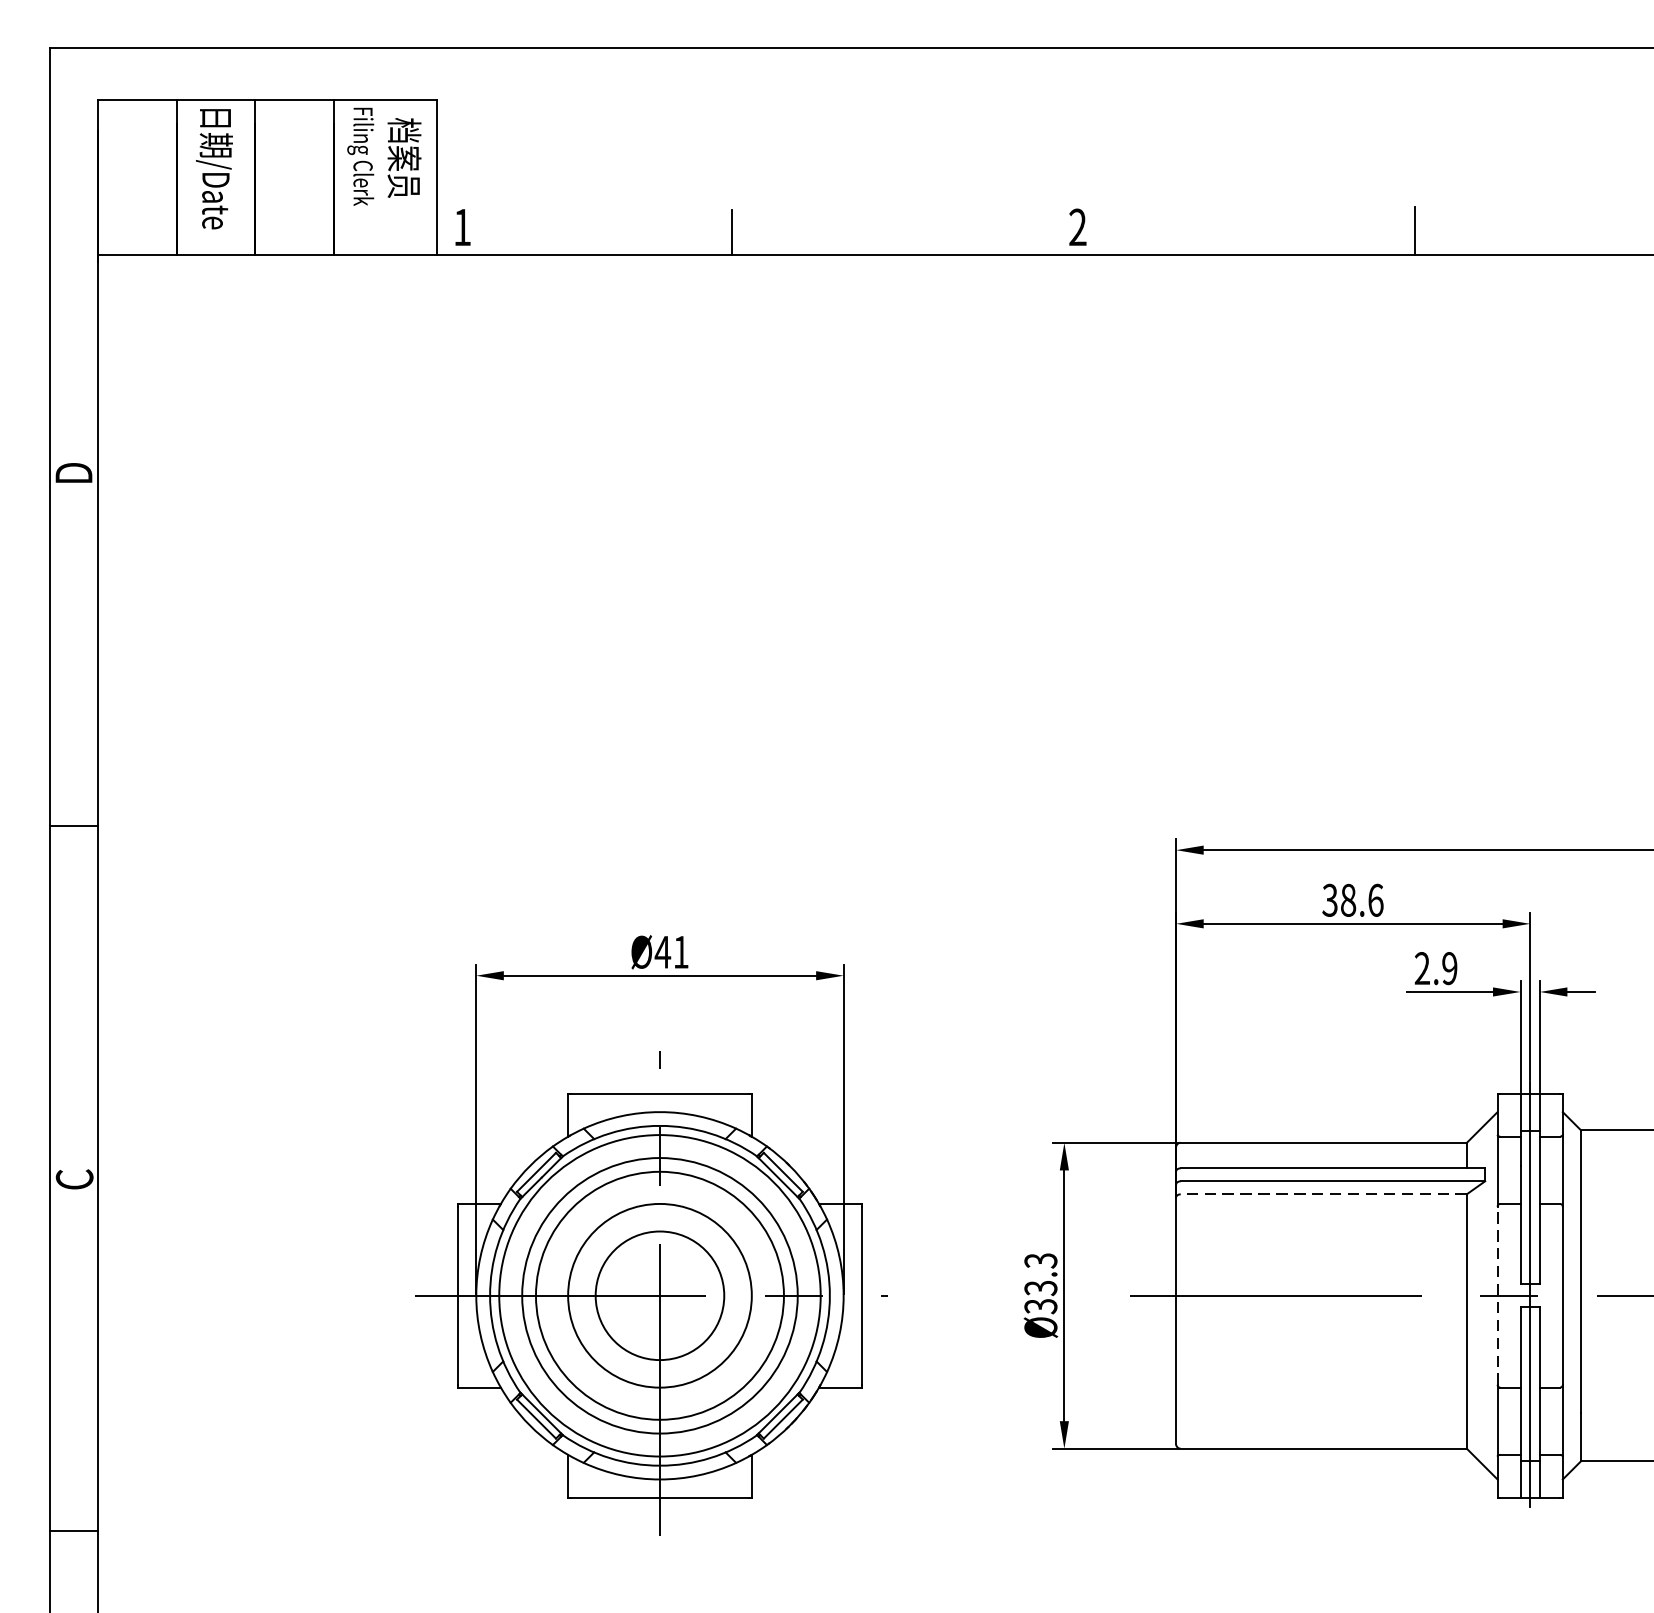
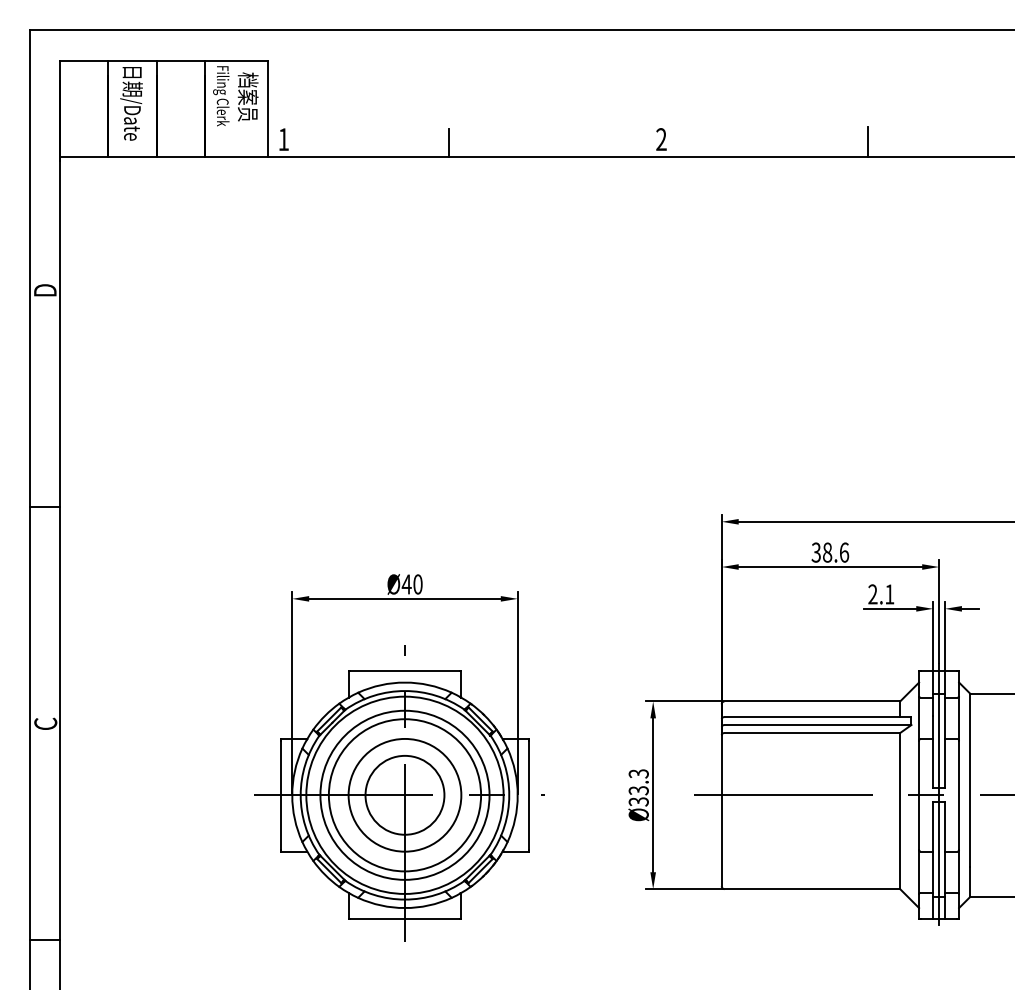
text: (680, 952) -> (417, 584), Ø41 -> Ø40
text: (1449, 968) -> (889, 594), 2.9 -> 2.1
line: (1323, 1195) -> (812, 733), dashed -> solid
line: (1498, 1296) -> (919, 795), dashed -> solid

